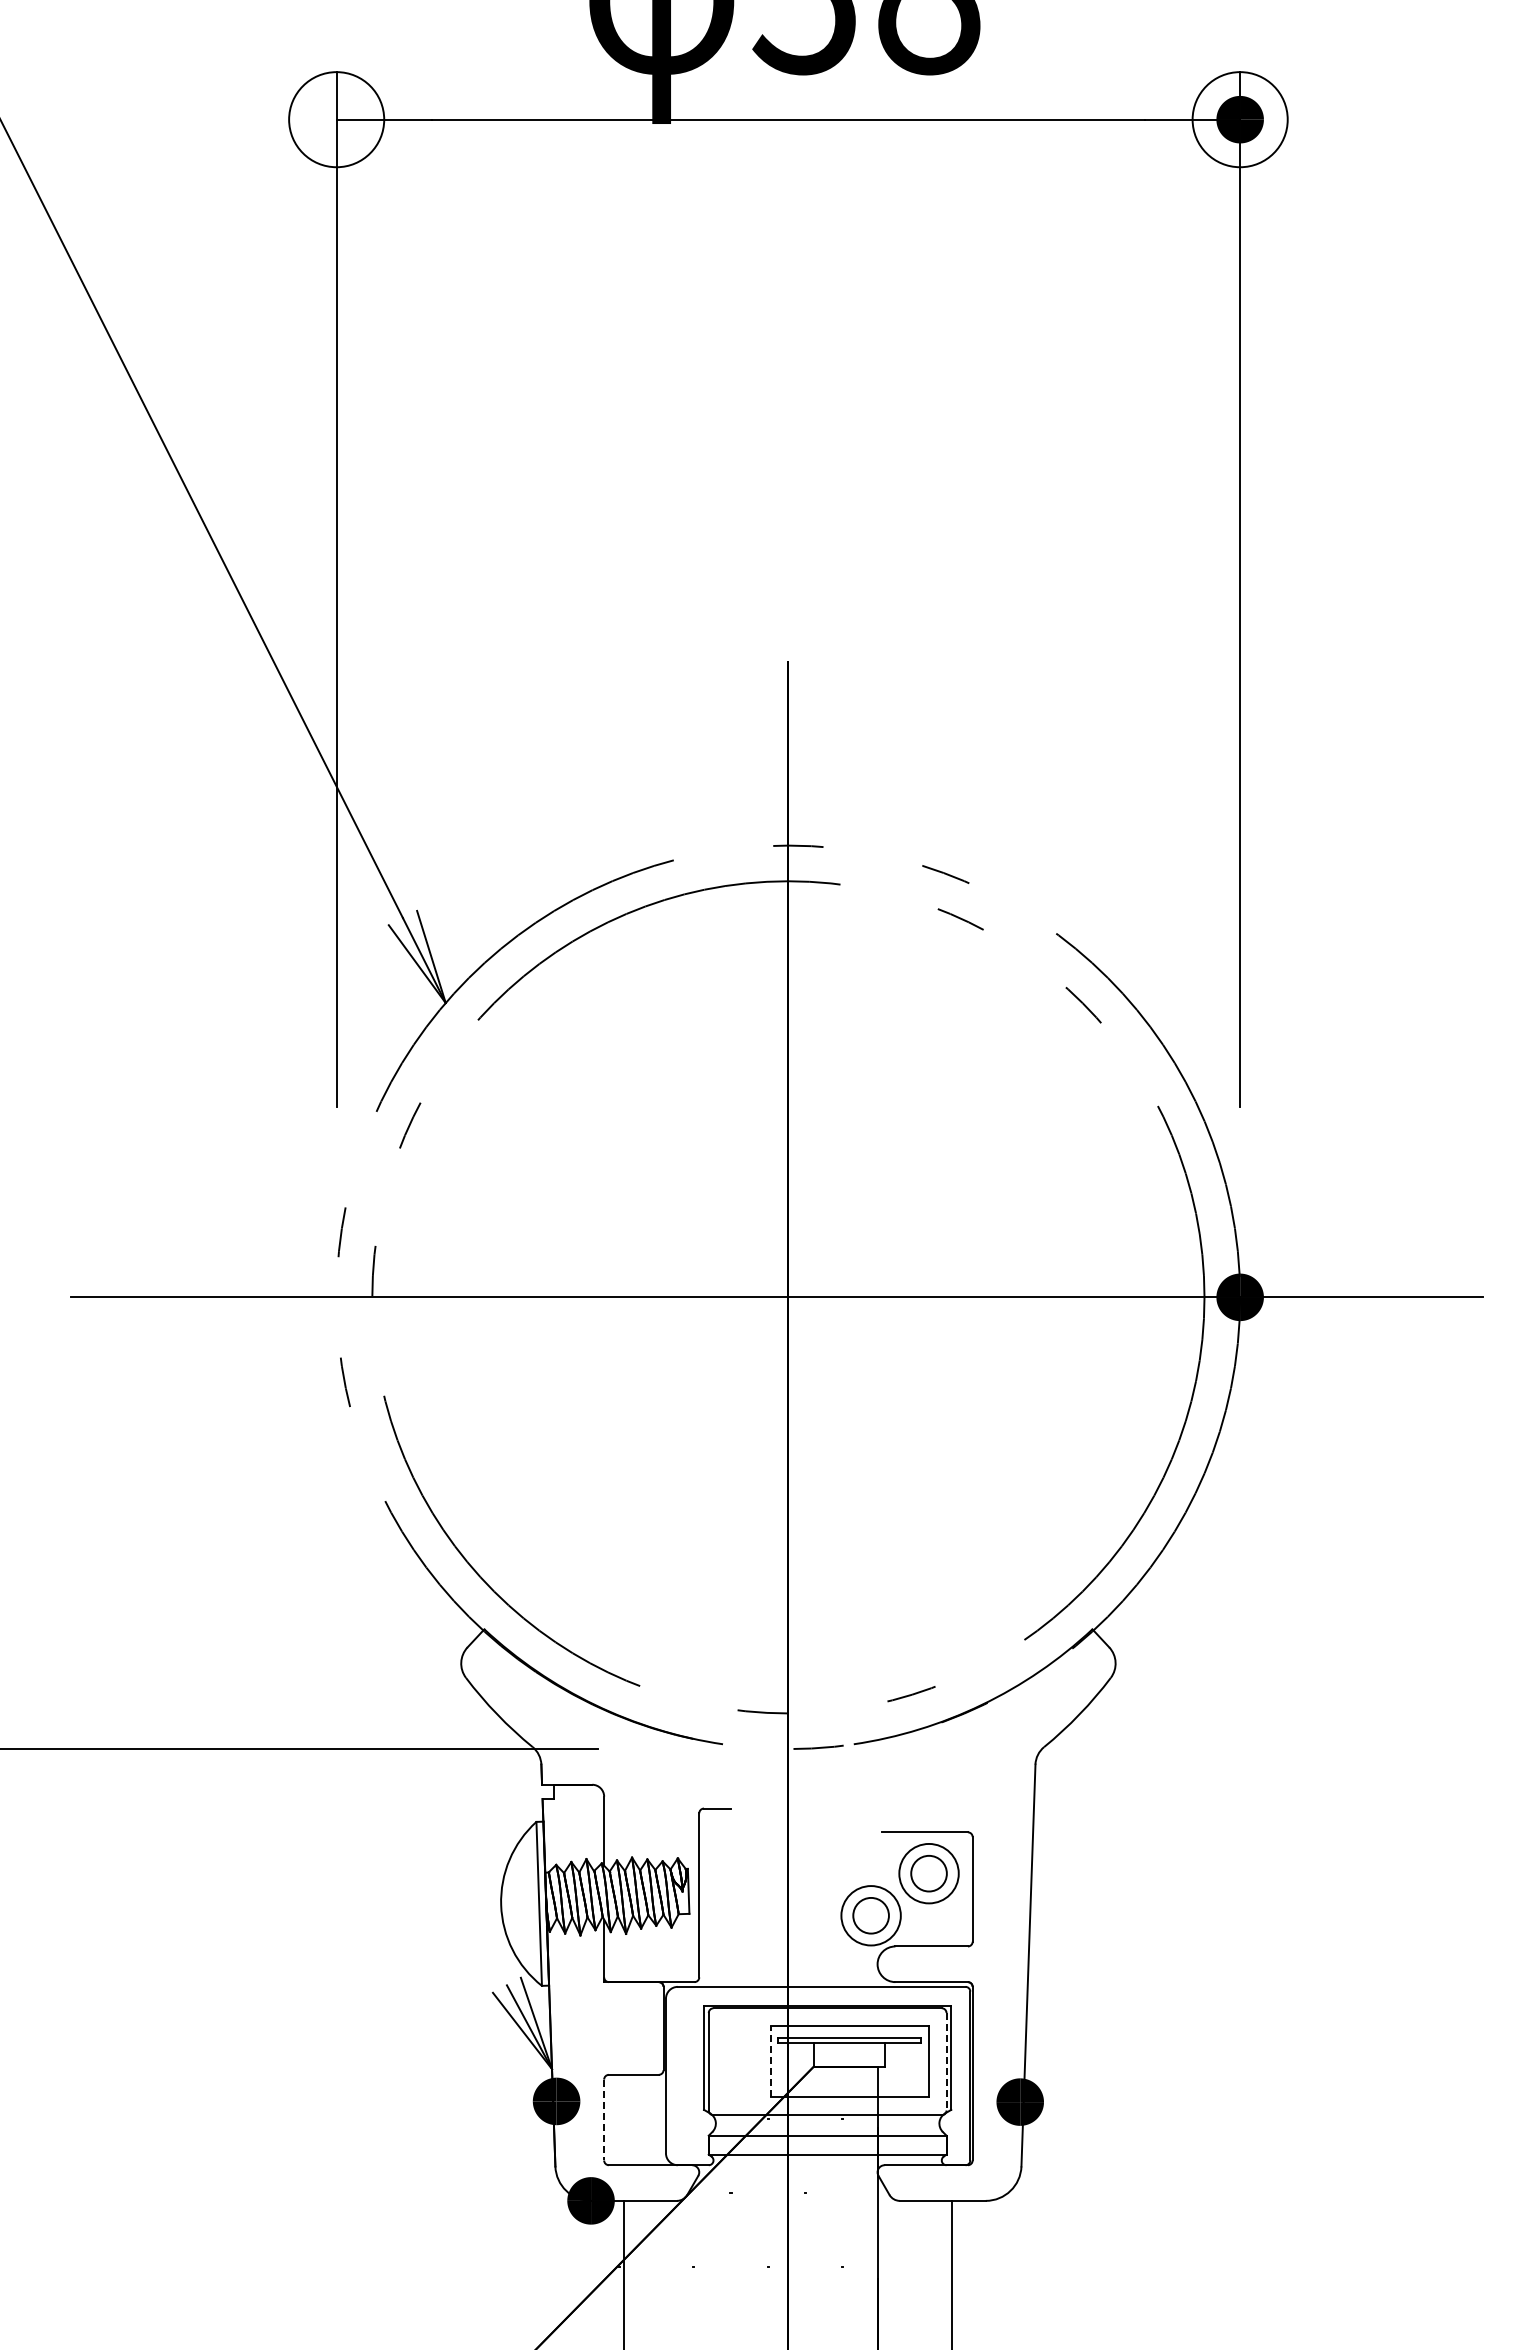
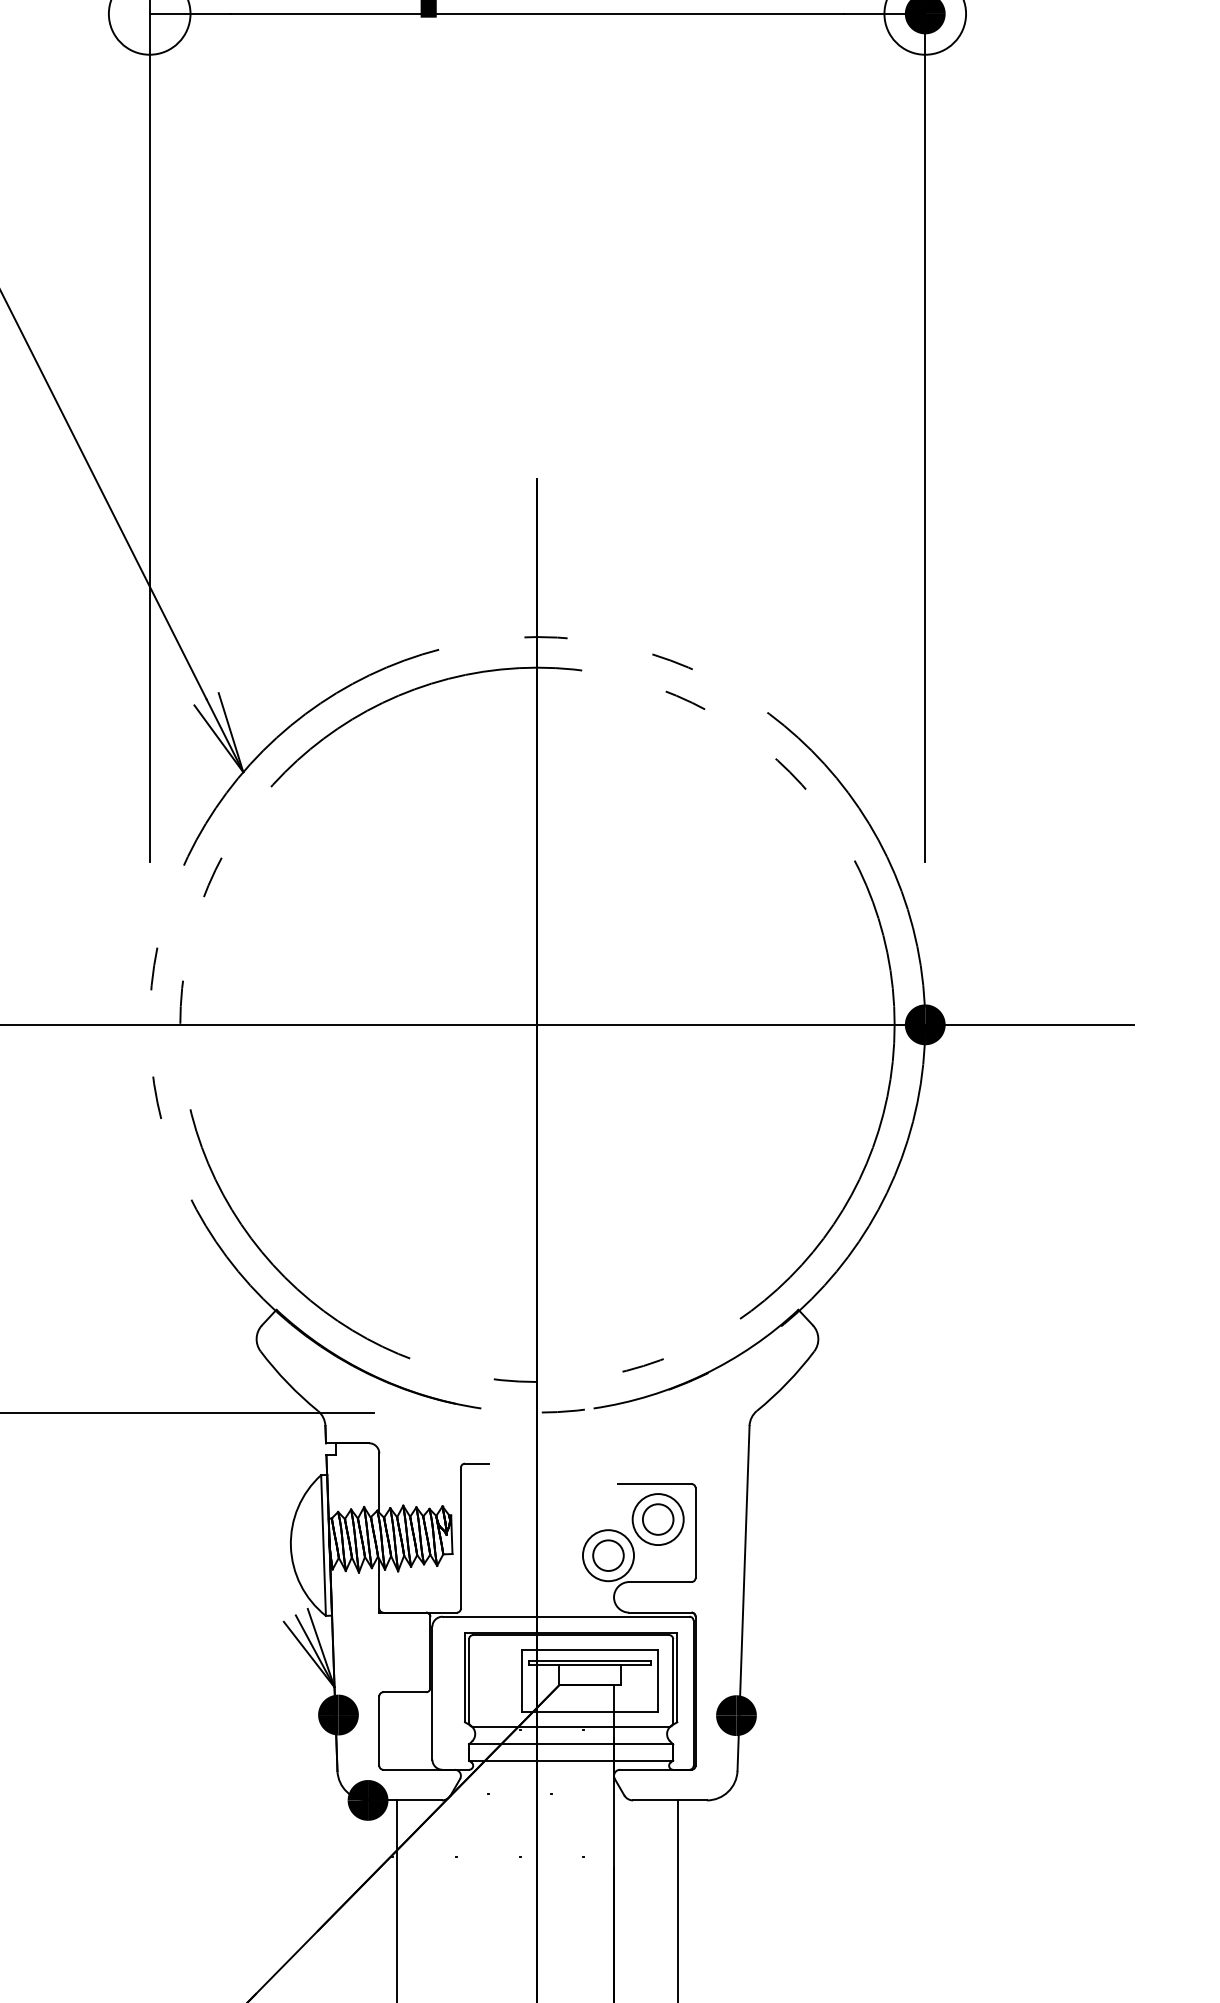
line: (770, 2061) -> (522, 1680), dashed -> solid
line: (946, 2061) -> (673, 1680), dashed -> solid
line: (604, 2120) -> (379, 1731), dashed -> solid

